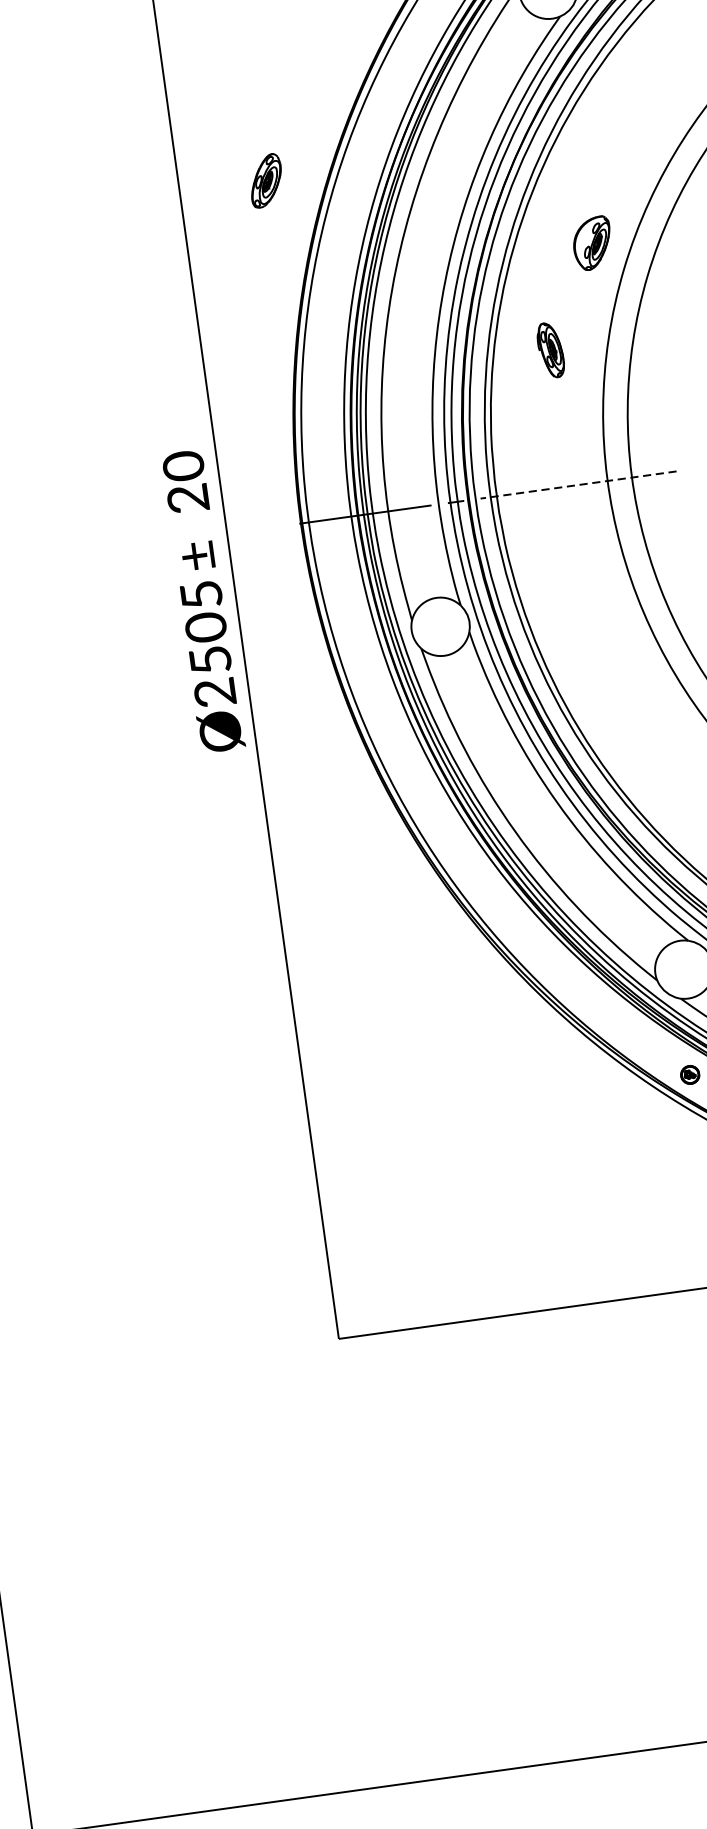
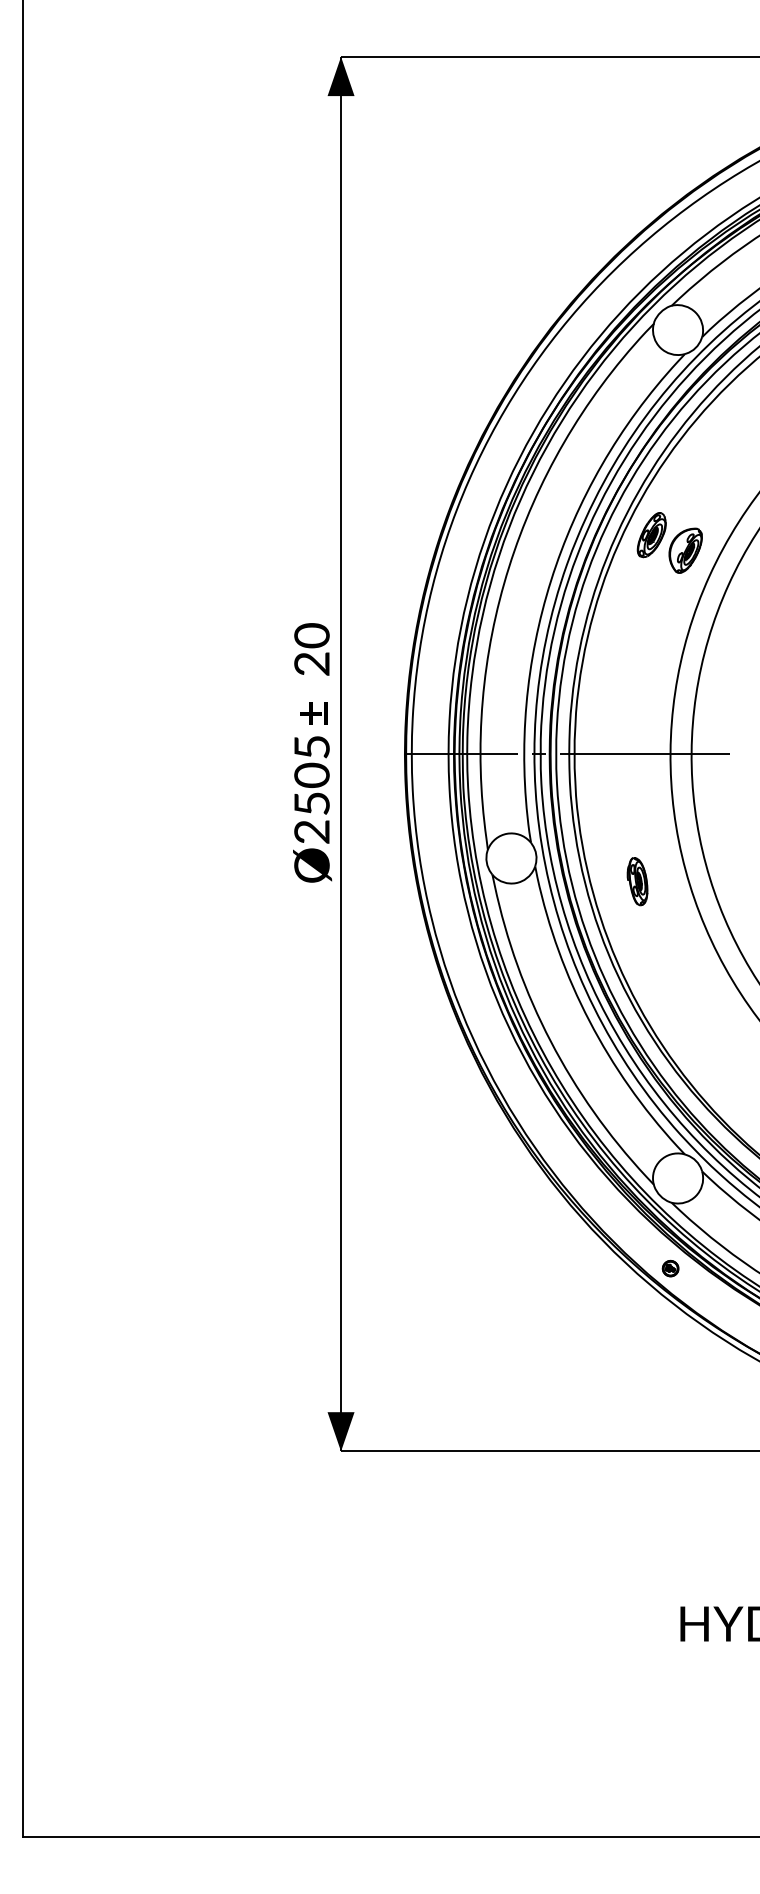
part: (265, 181) -> (651, 535), moved
part: (550, 350) -> (637, 881), moved
line: (578, 485) -> (645, 754), dashed -> solid
text: (202, 600) -> (312, 752), moved
fill: (335, 1315) -> (340, 1431), added

